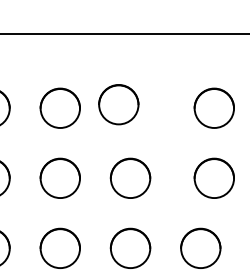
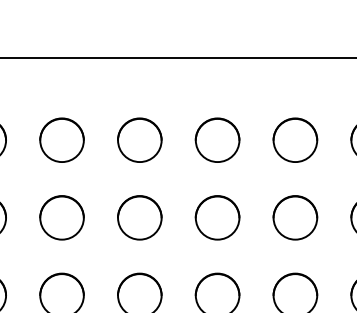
part: (118, 104) -> (217, 139), moved
part: (214, 107) -> (295, 139), moved
part: (214, 178) -> (295, 217), moved

